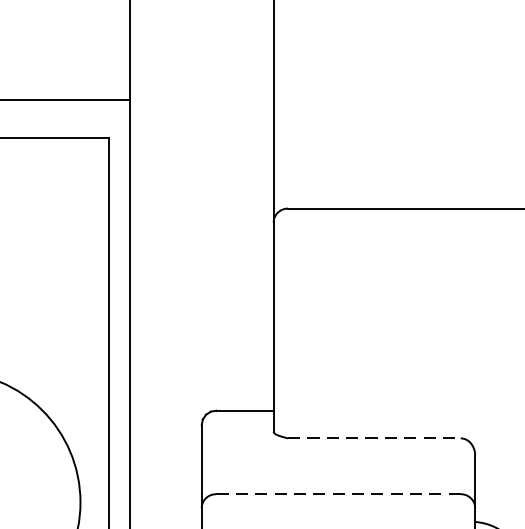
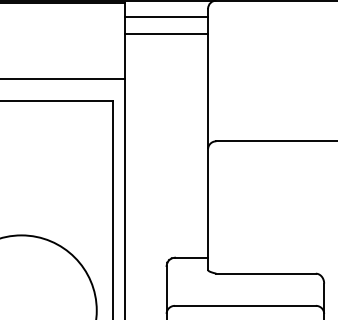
line: (201, 21) -> (166, 33), added
line: (375, 438) -> (266, 273), dashed -> solid
line: (336, 493) -> (244, 305), dashed -> solid

